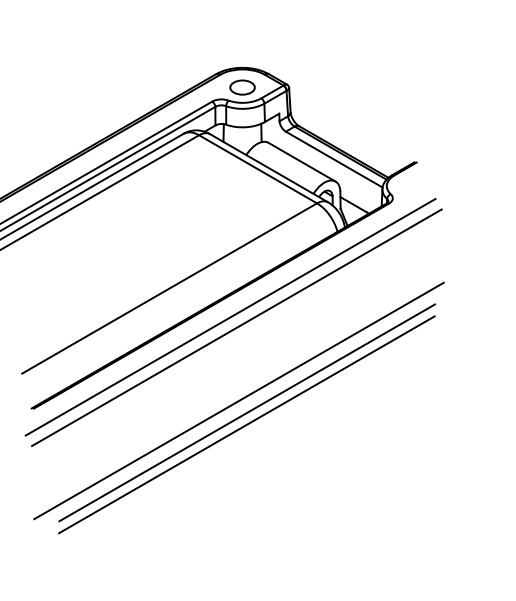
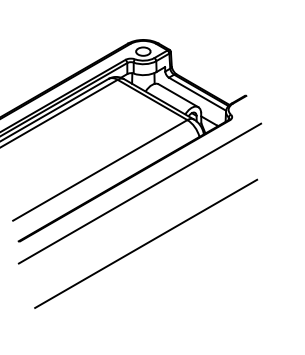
line: (230, 317) -> (136, 187), removed
line: (239, 400) -> (141, 236), removed
line: (246, 424) -> (145, 250), removed

